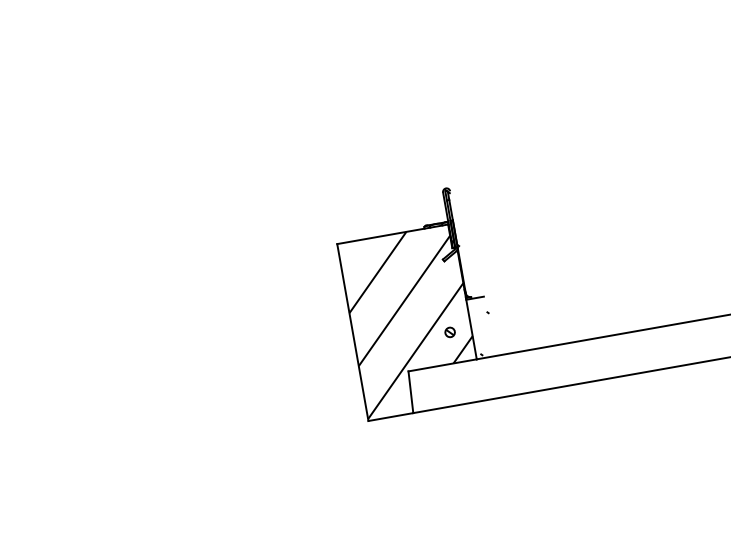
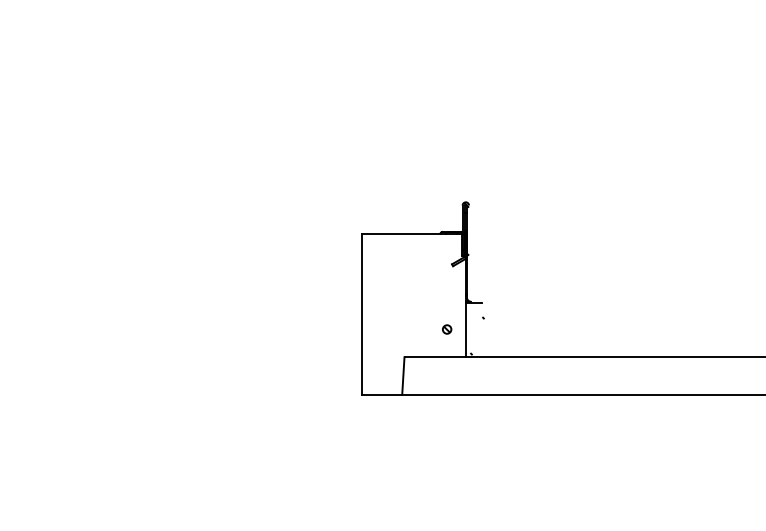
hatch: (409, 321) -> (413, 313), removed

